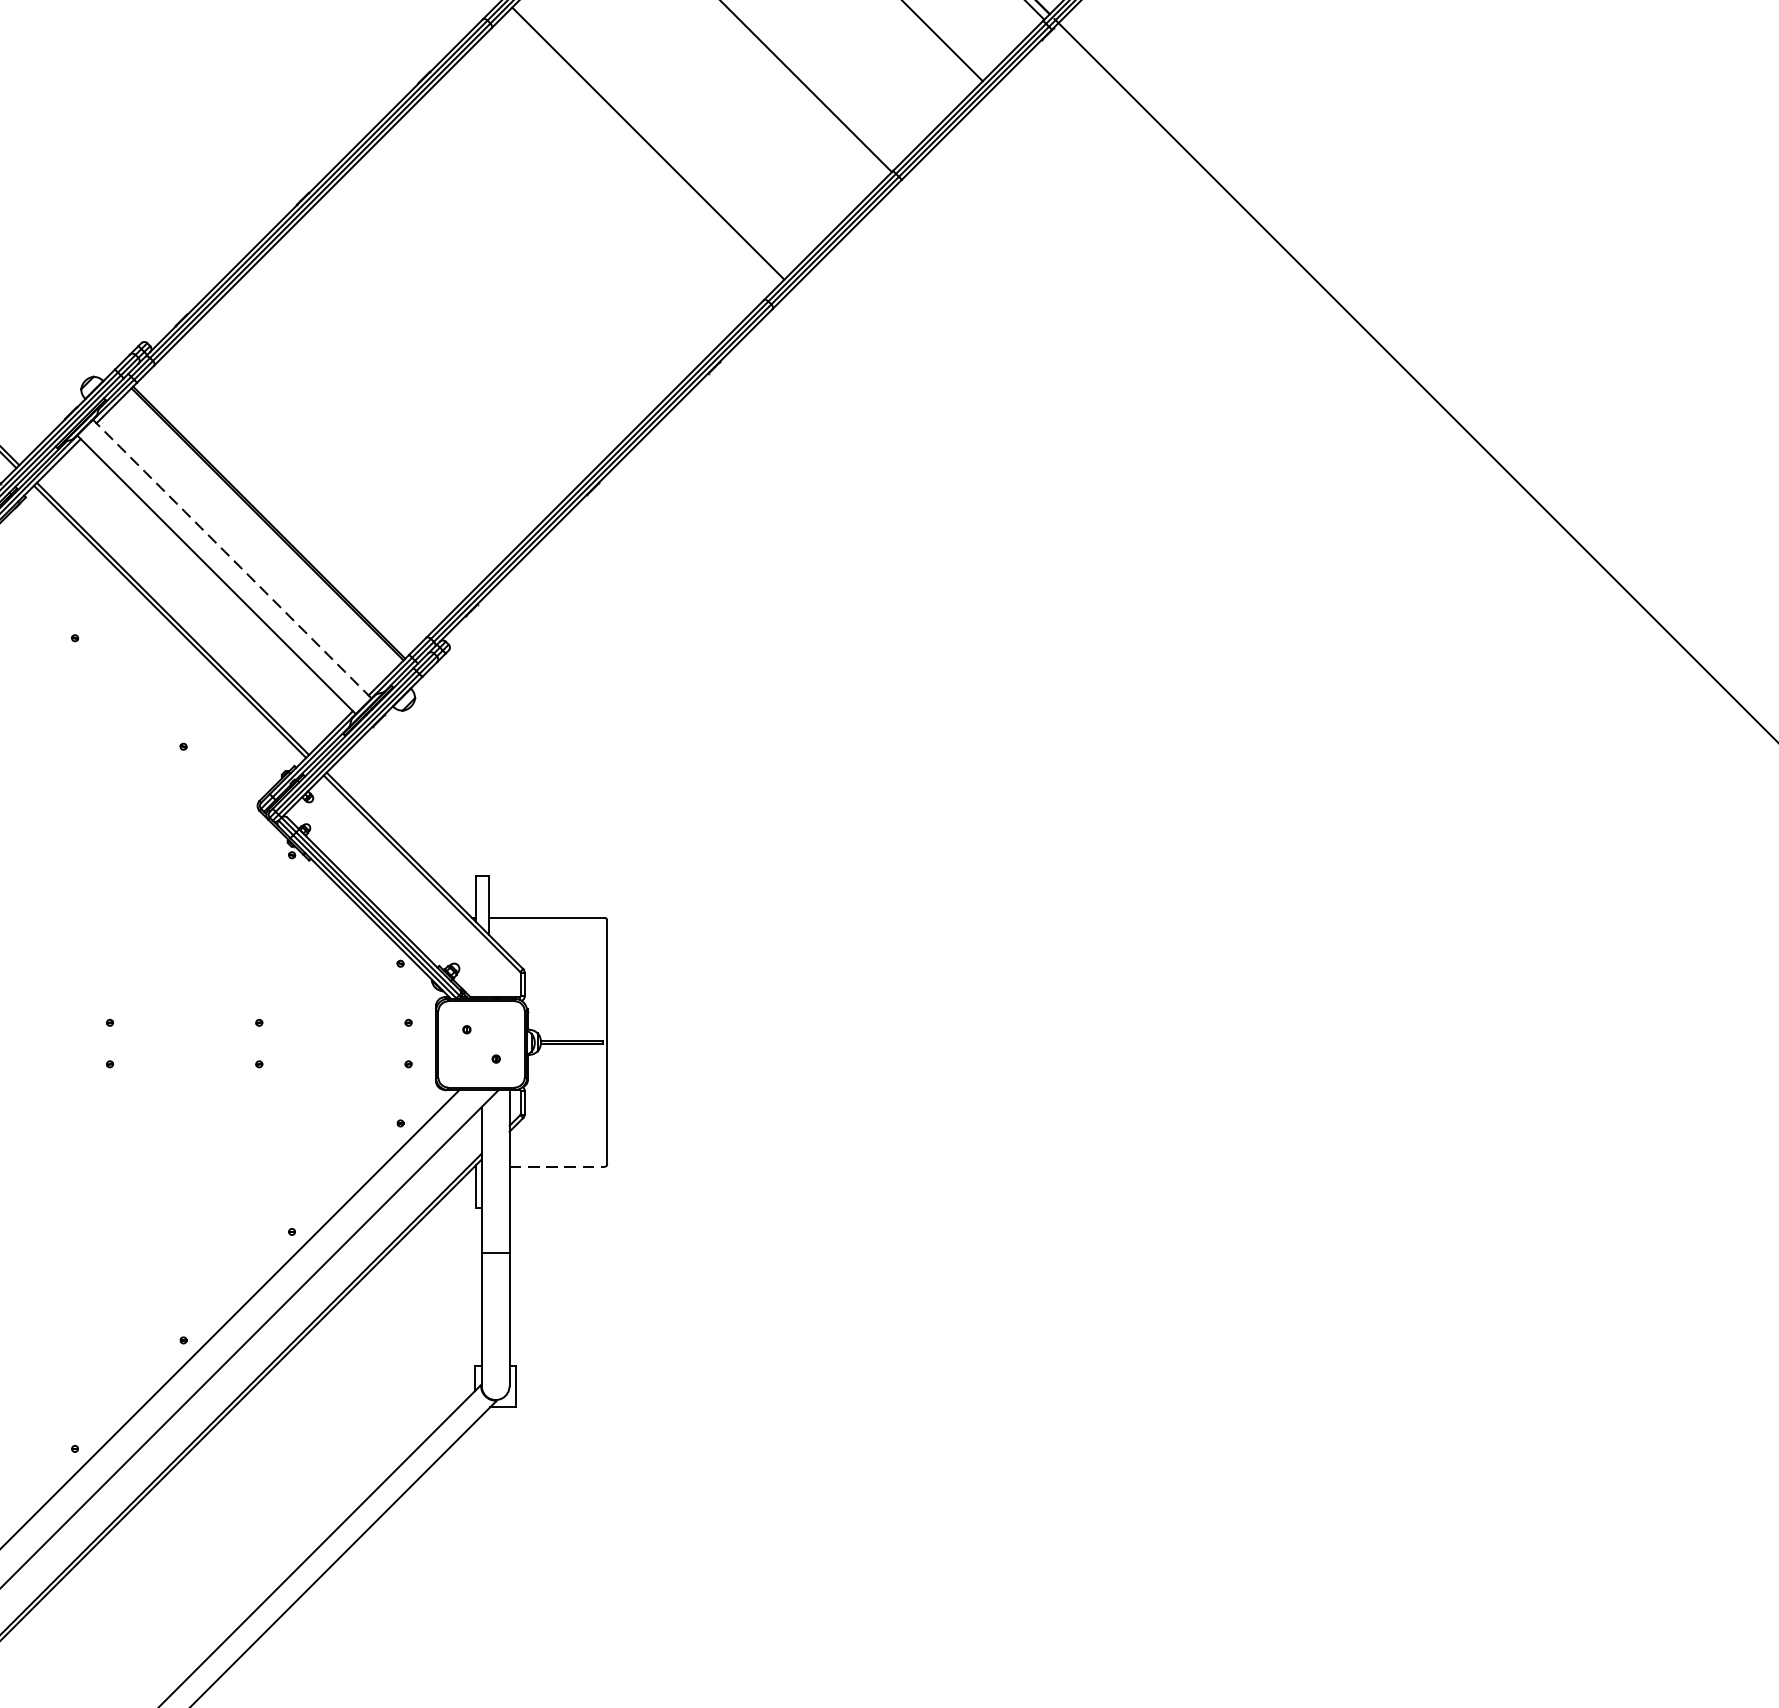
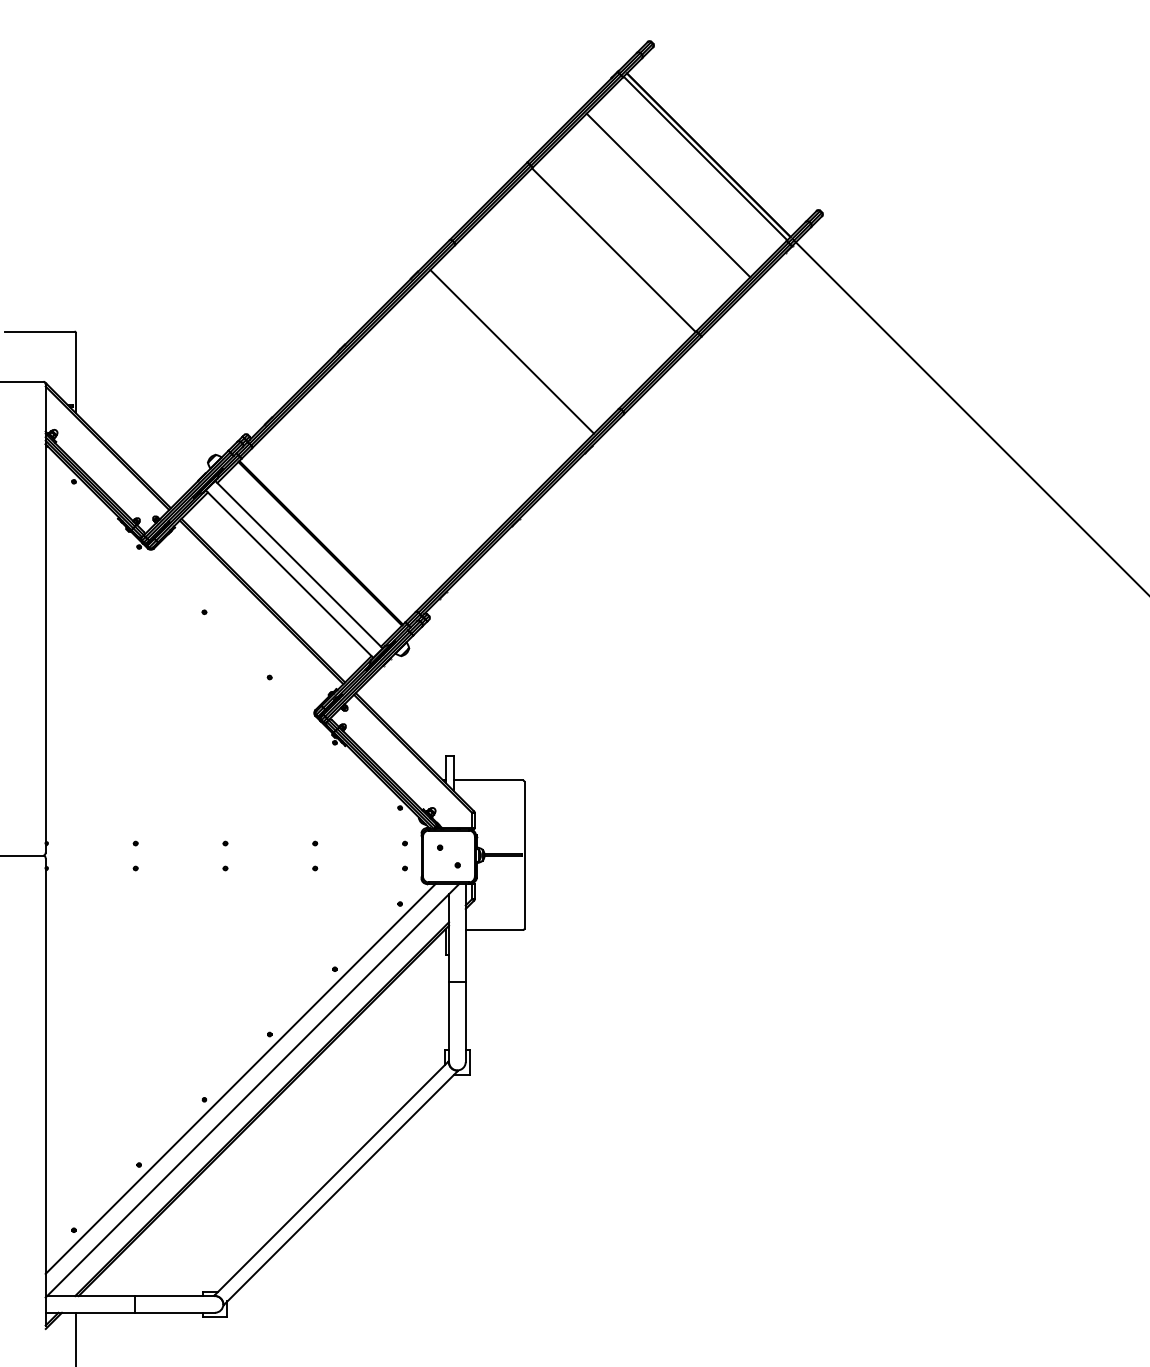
line: (648, 143) -> (512, 351), moved
line: (231, 558) -> (298, 564), dashed -> solid
line: (557, 1167) -> (494, 930), dashed -> solid

